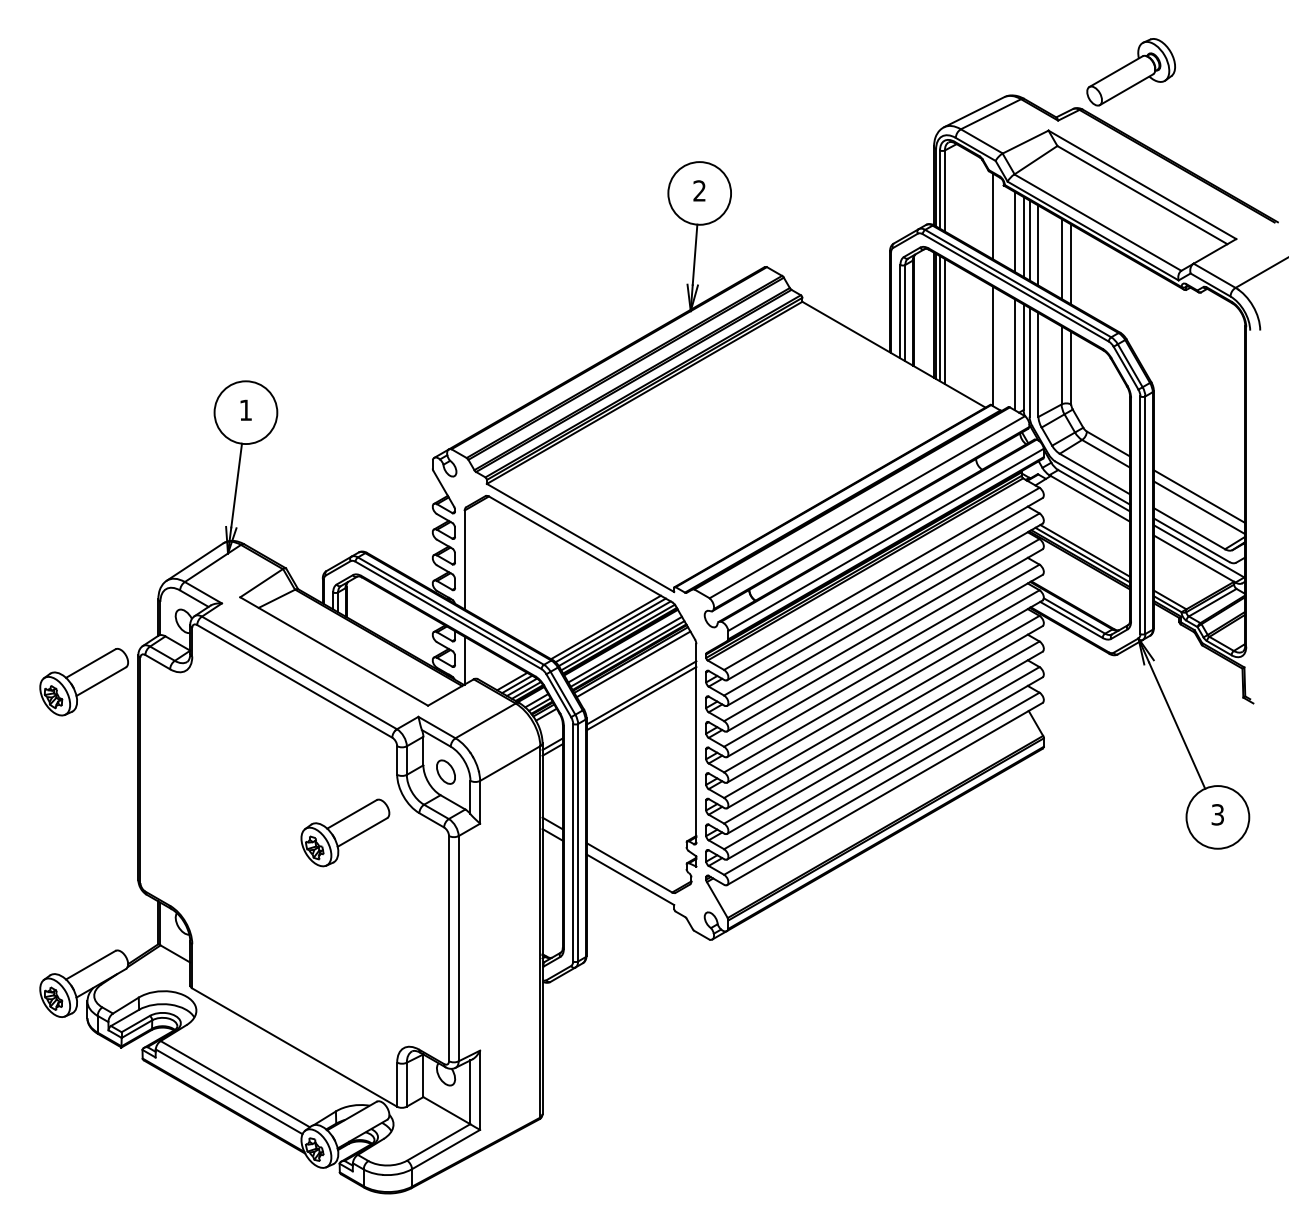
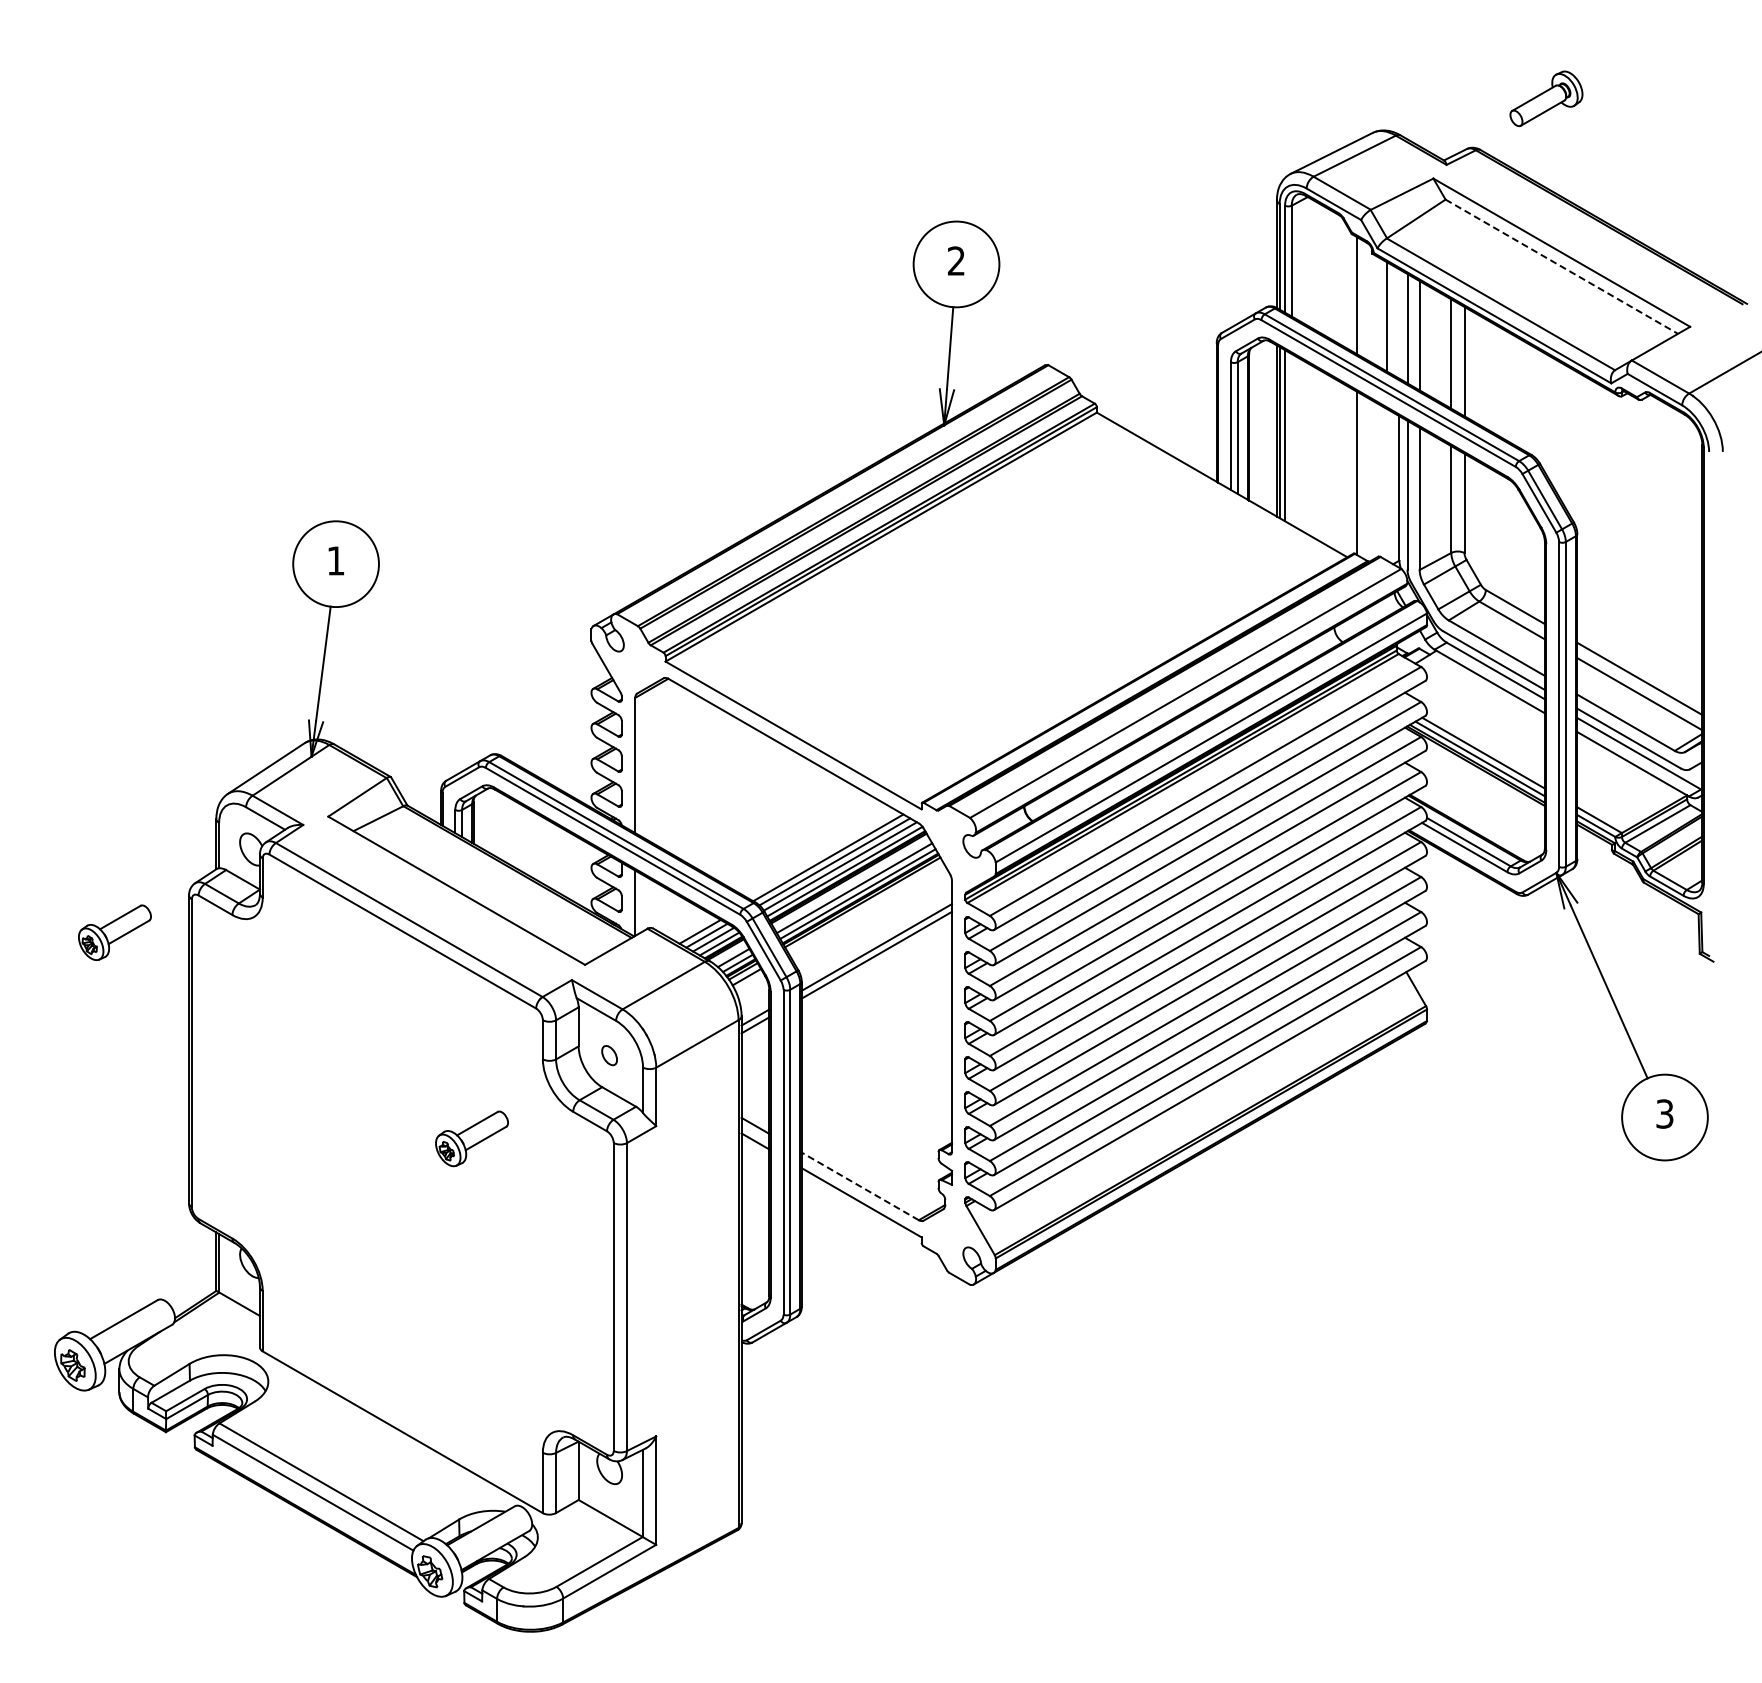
part: (1131, 72) -> (1546, 98), size x0.6
line: (1142, 194) -> (1562, 266), solid -> dashed
line: (1023, 236) -> (1399, 323), removed
line: (944, 321) -> (1291, 439), removed
line: (1014, 354) -> (1387, 484), removed
line: (633, 664) -> (865, 908), removed
part: (83, 682) -> (114, 932), size x0.6
part: (445, 772) -> (609, 1055), size x0.6
part: (344, 832) -> (471, 1138), size x0.6
line: (629, 867) -> (860, 1186), solid -> dashed

